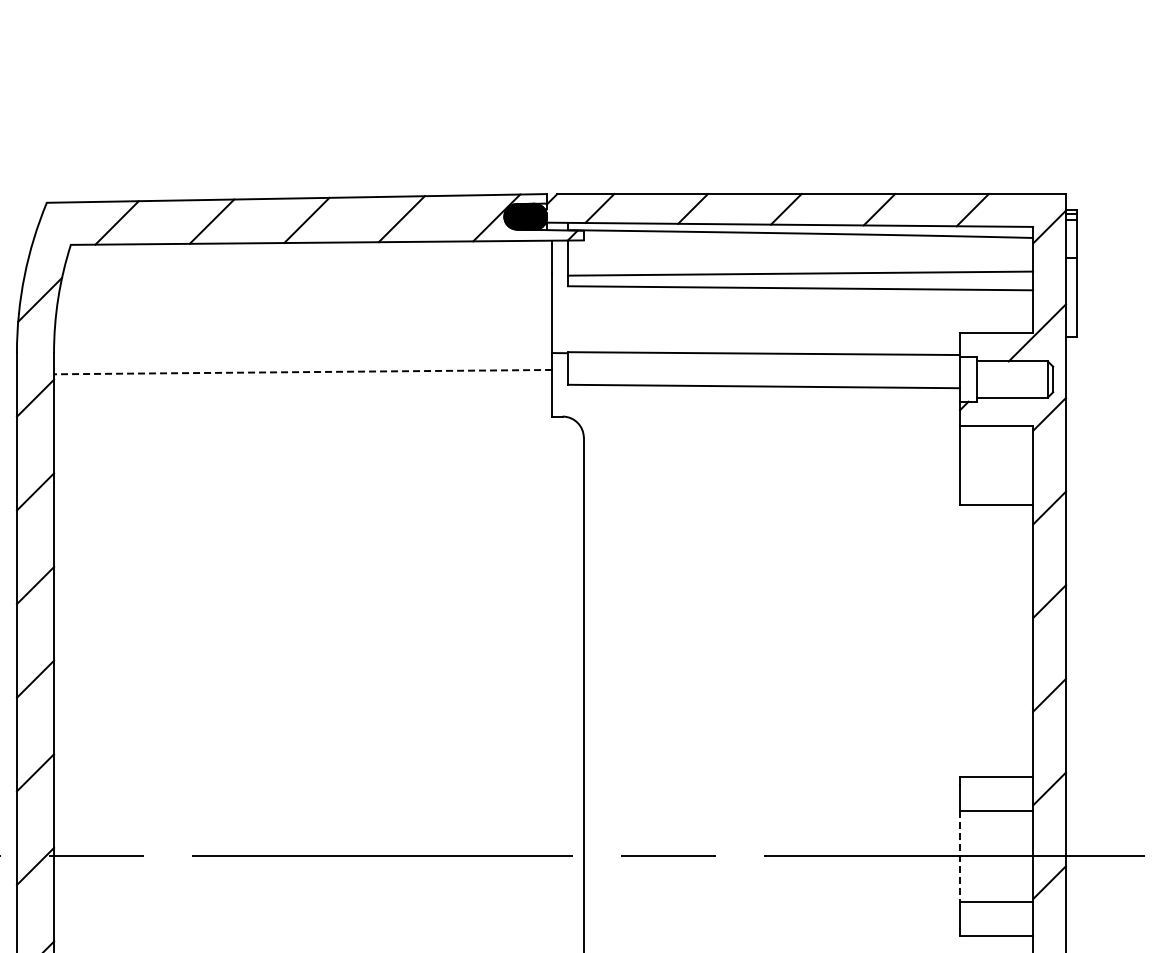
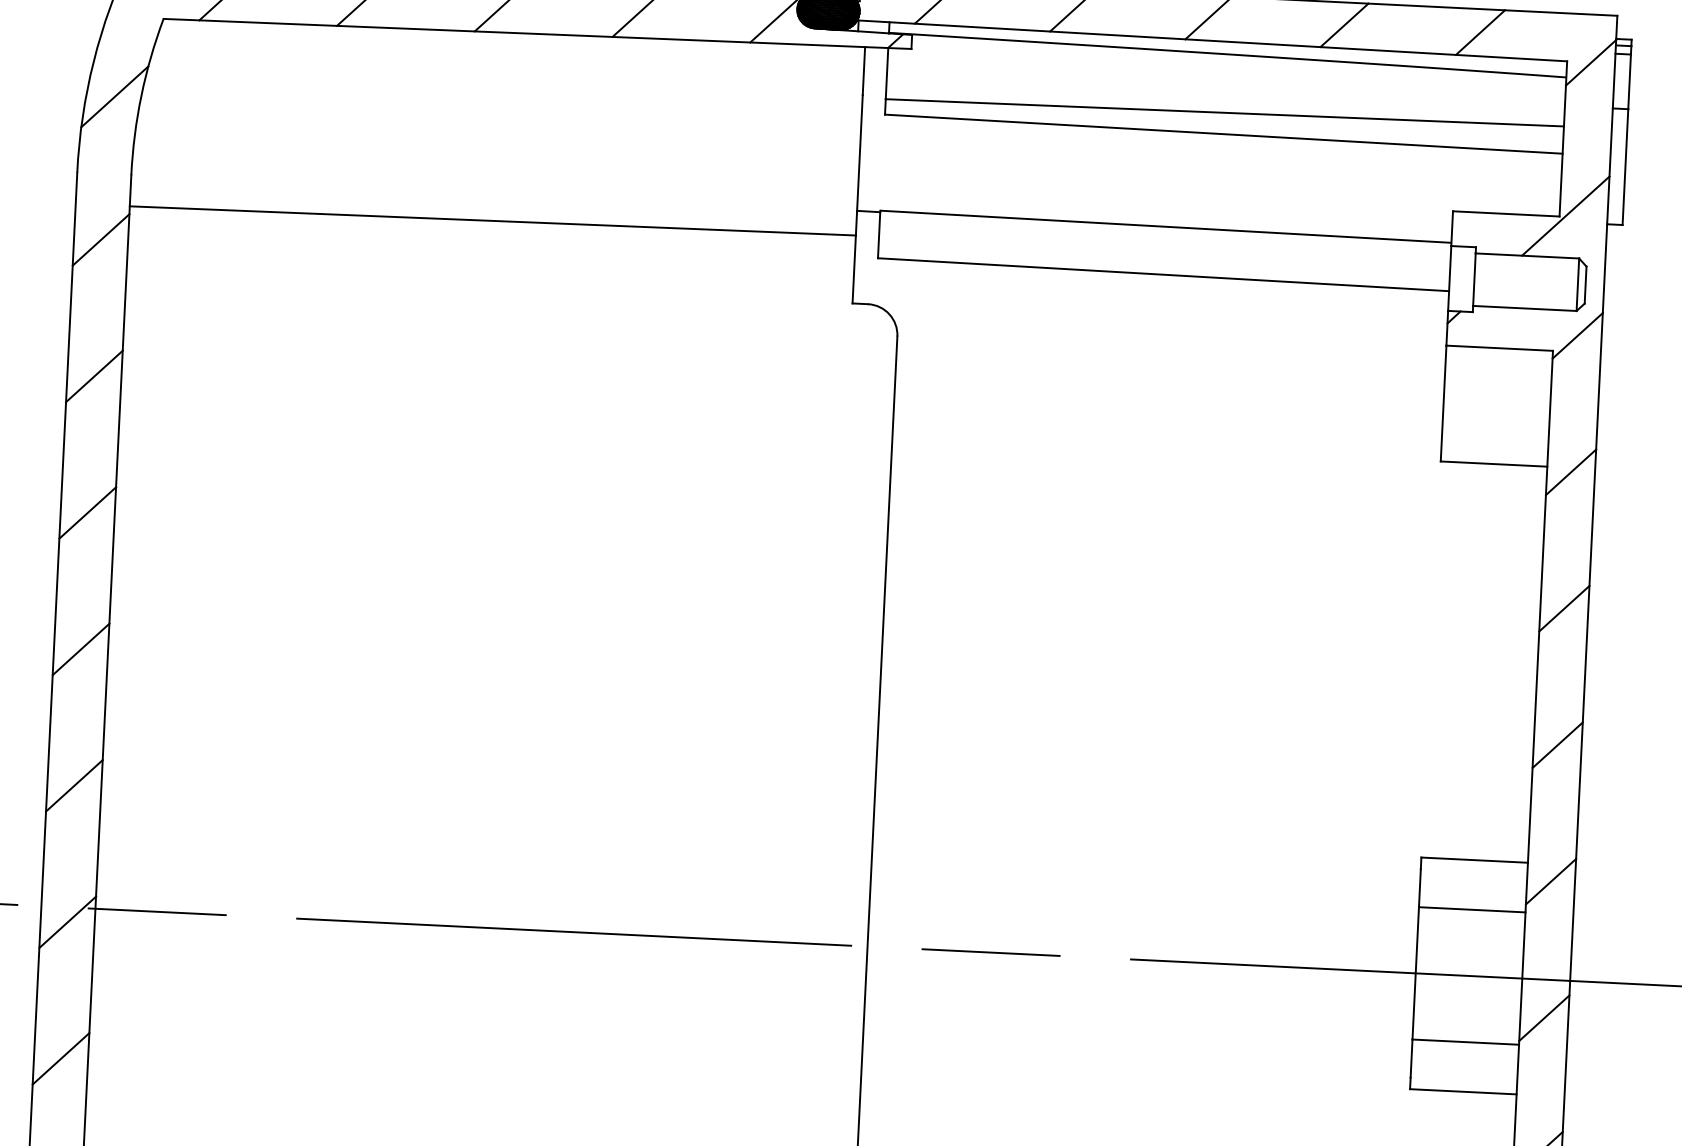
line: (302, 372) -> (492, 221), dashed -> solid
line: (959, 856) -> (1415, 973), dashed -> solid

